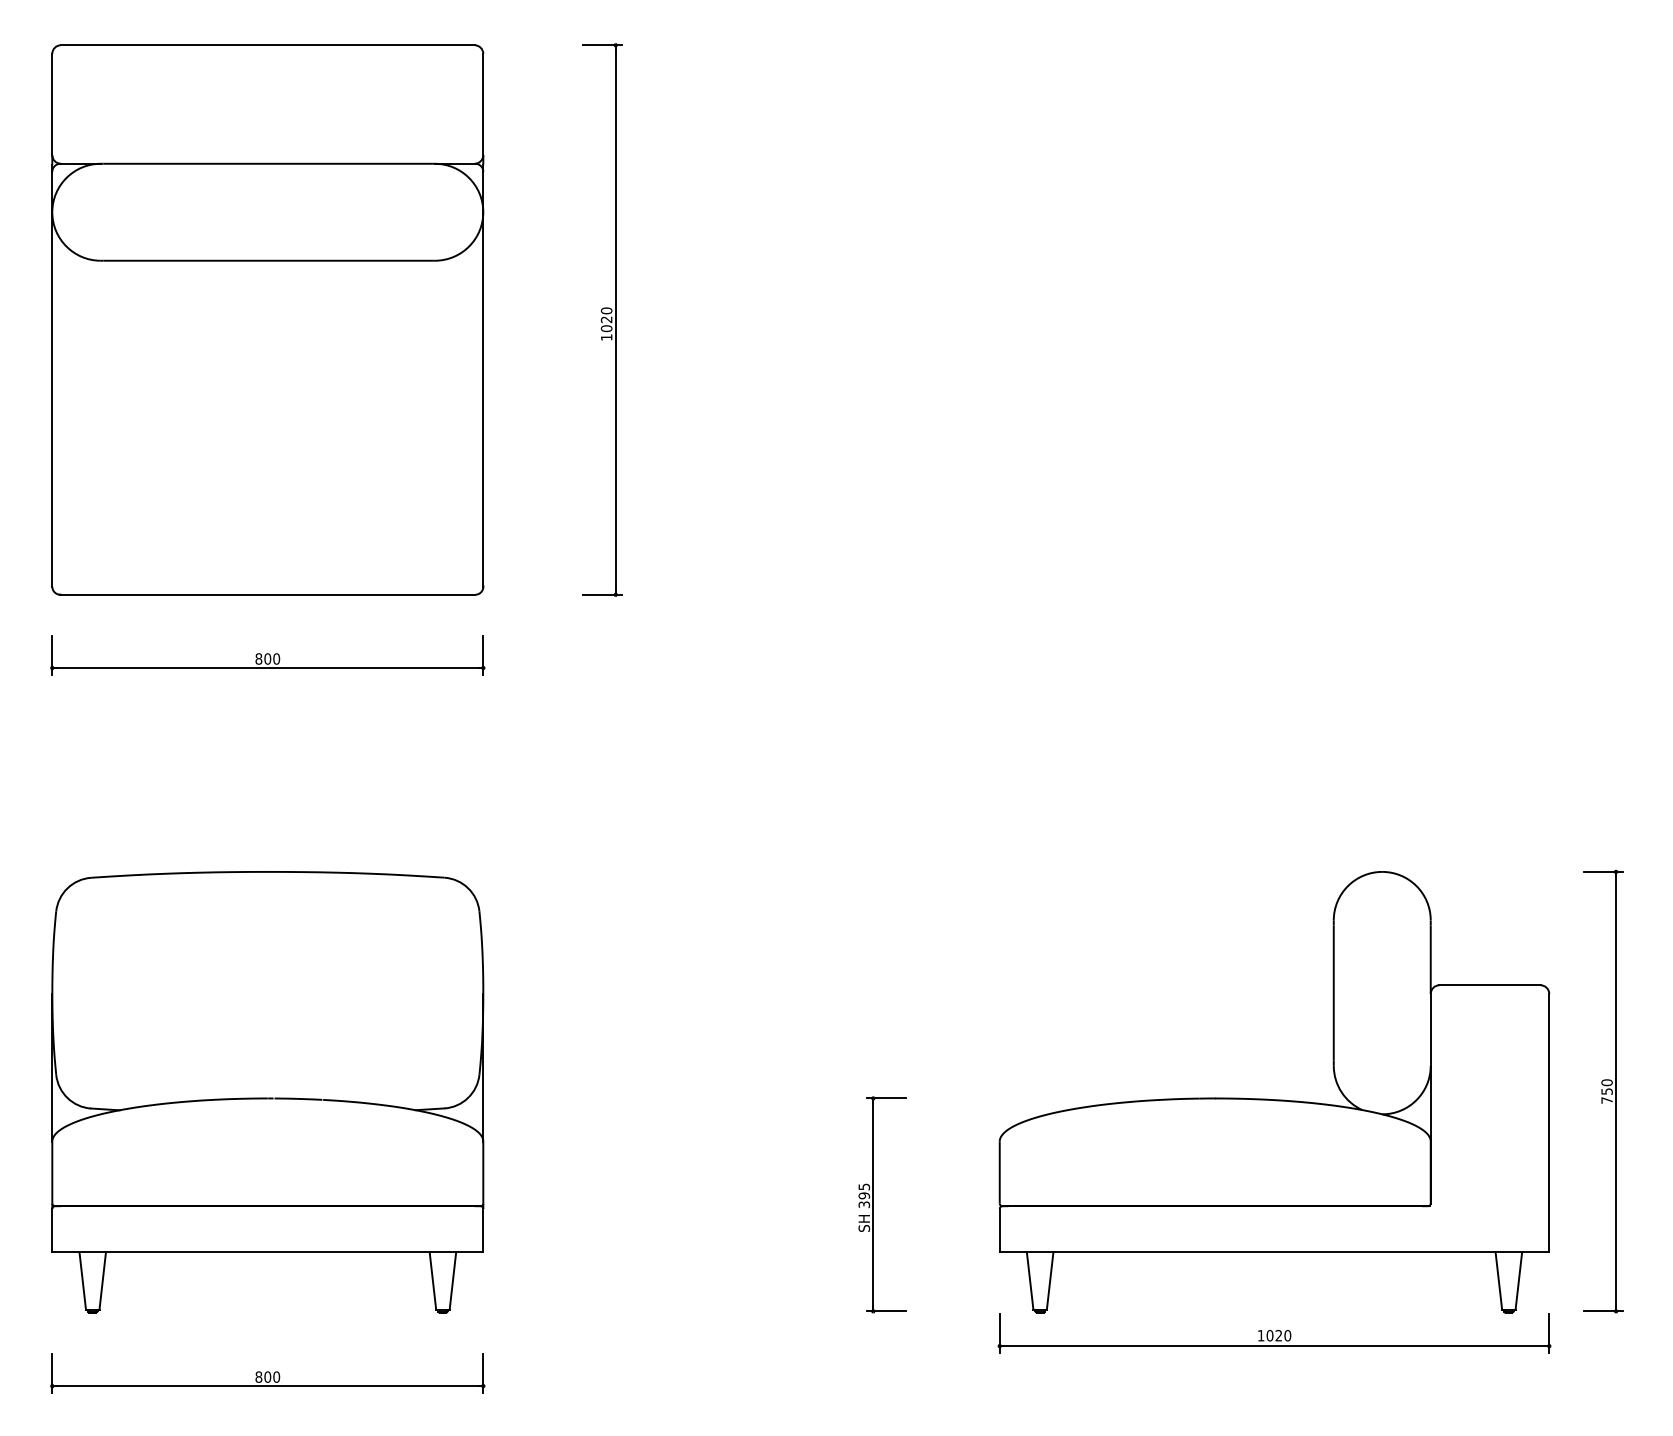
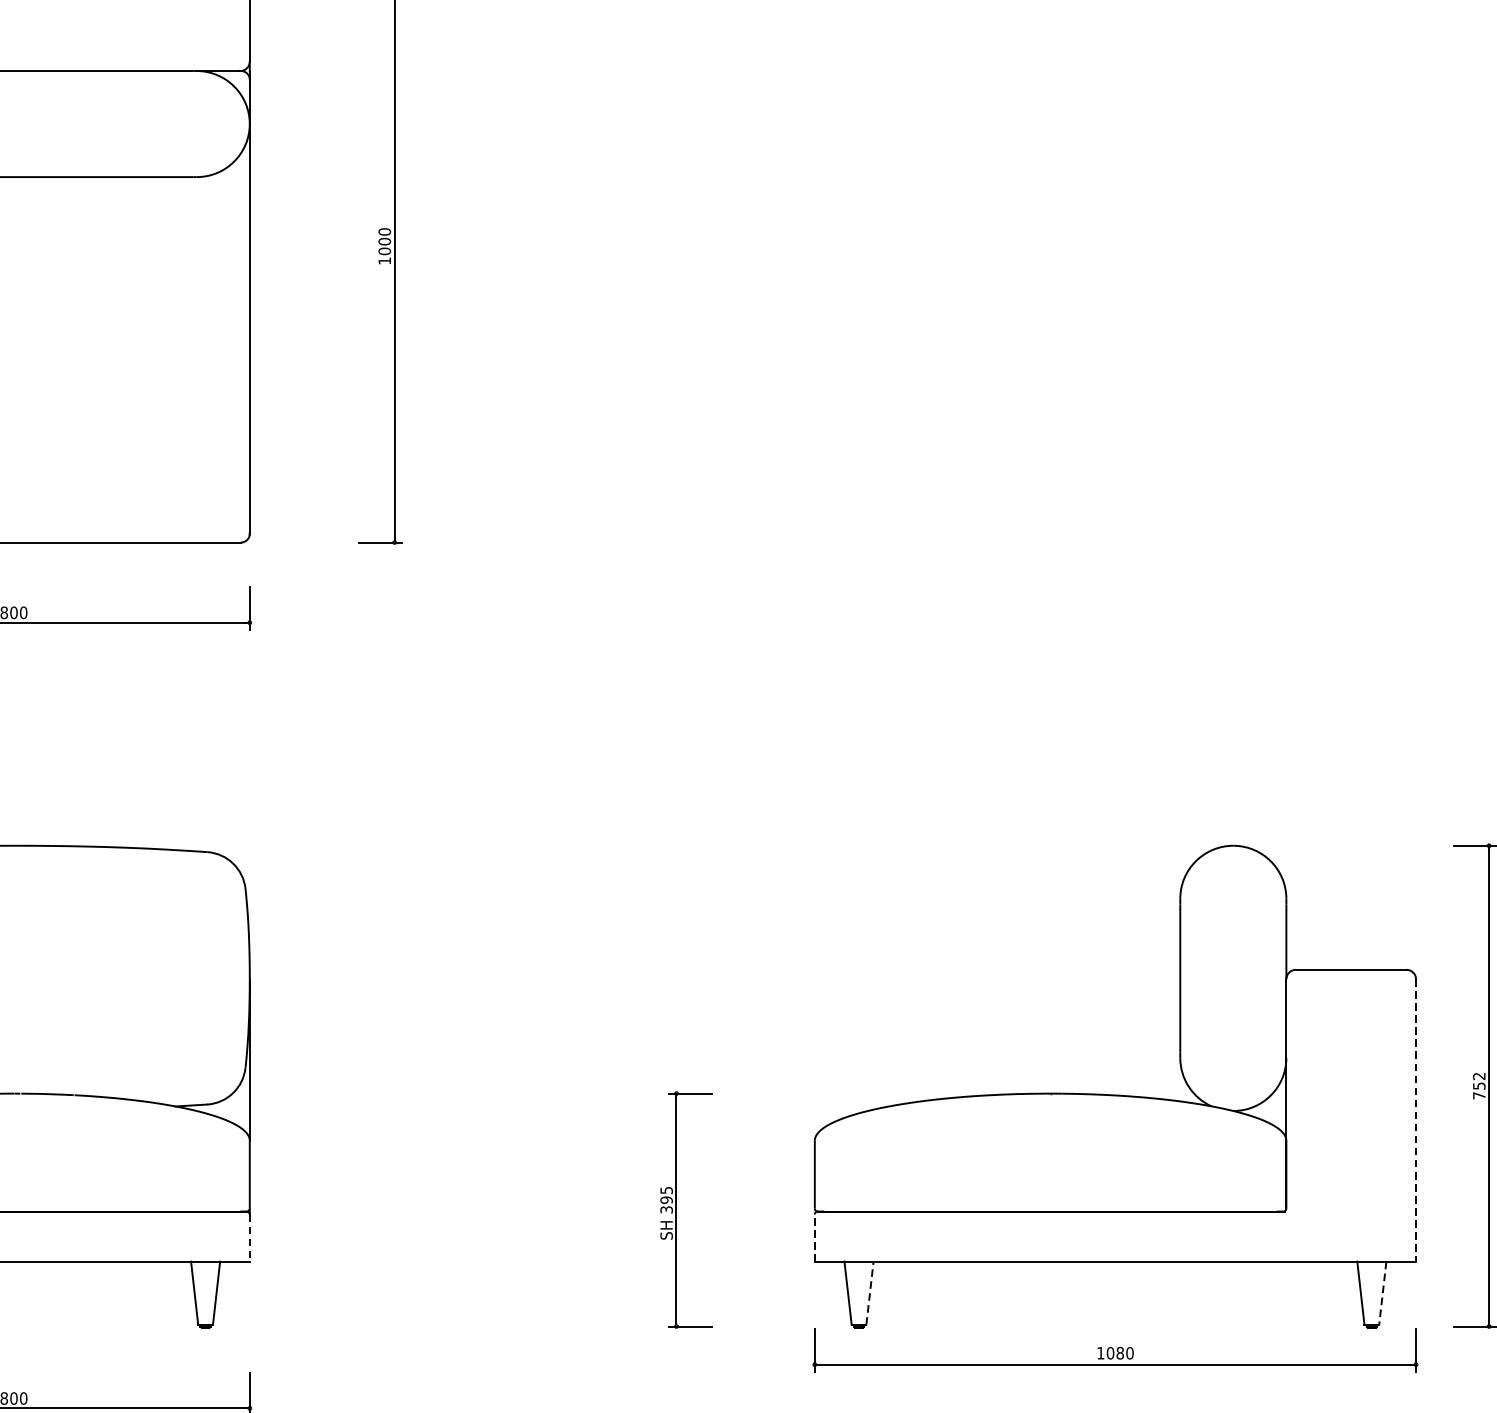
text: (606, 319) -> (384, 241), 1020 -> 1000
text: (1606, 1082) -> (1478, 1076), 750 -> 752
line: (1549, 1123) -> (1416, 1121), solid -> dashed
line: (483, 1230) -> (249, 1238), solid -> dashed
line: (999, 1230) -> (814, 1238), solid -> dashed
line: (1050, 1280) -> (870, 1292), solid -> dashed
line: (1518, 1281) -> (1382, 1293), solid -> dashed
text: (1278, 1335) -> (1119, 1352), 1020 -> 1080

